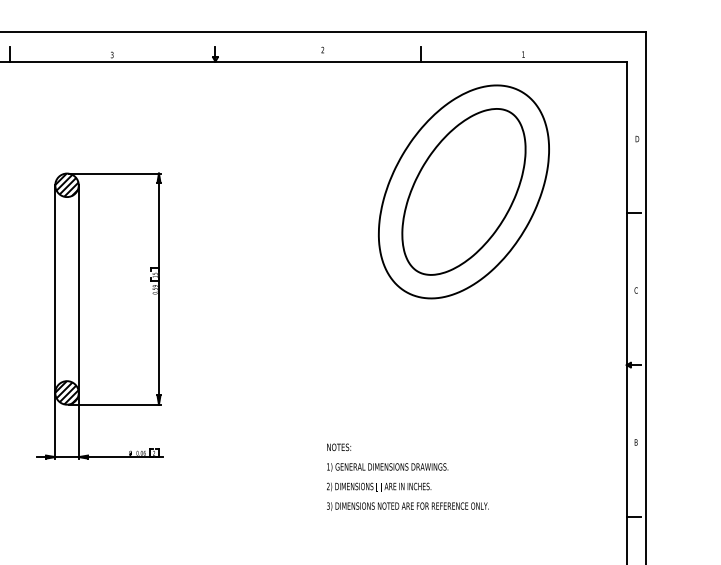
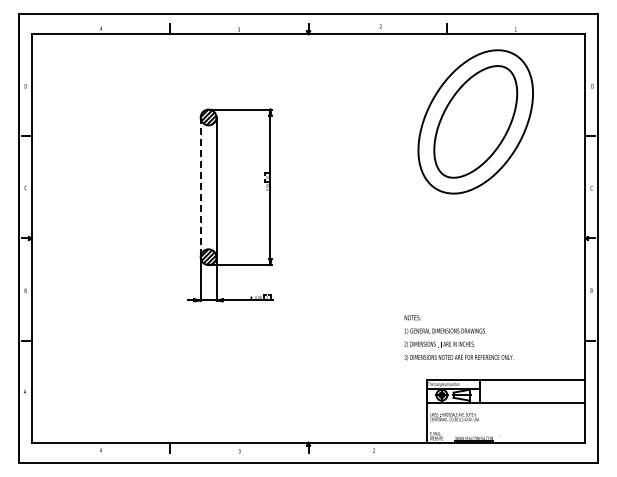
line: (55, 289) -> (200, 187), solid -> dashed
text: (407, 476) -> (458, 337), moved

